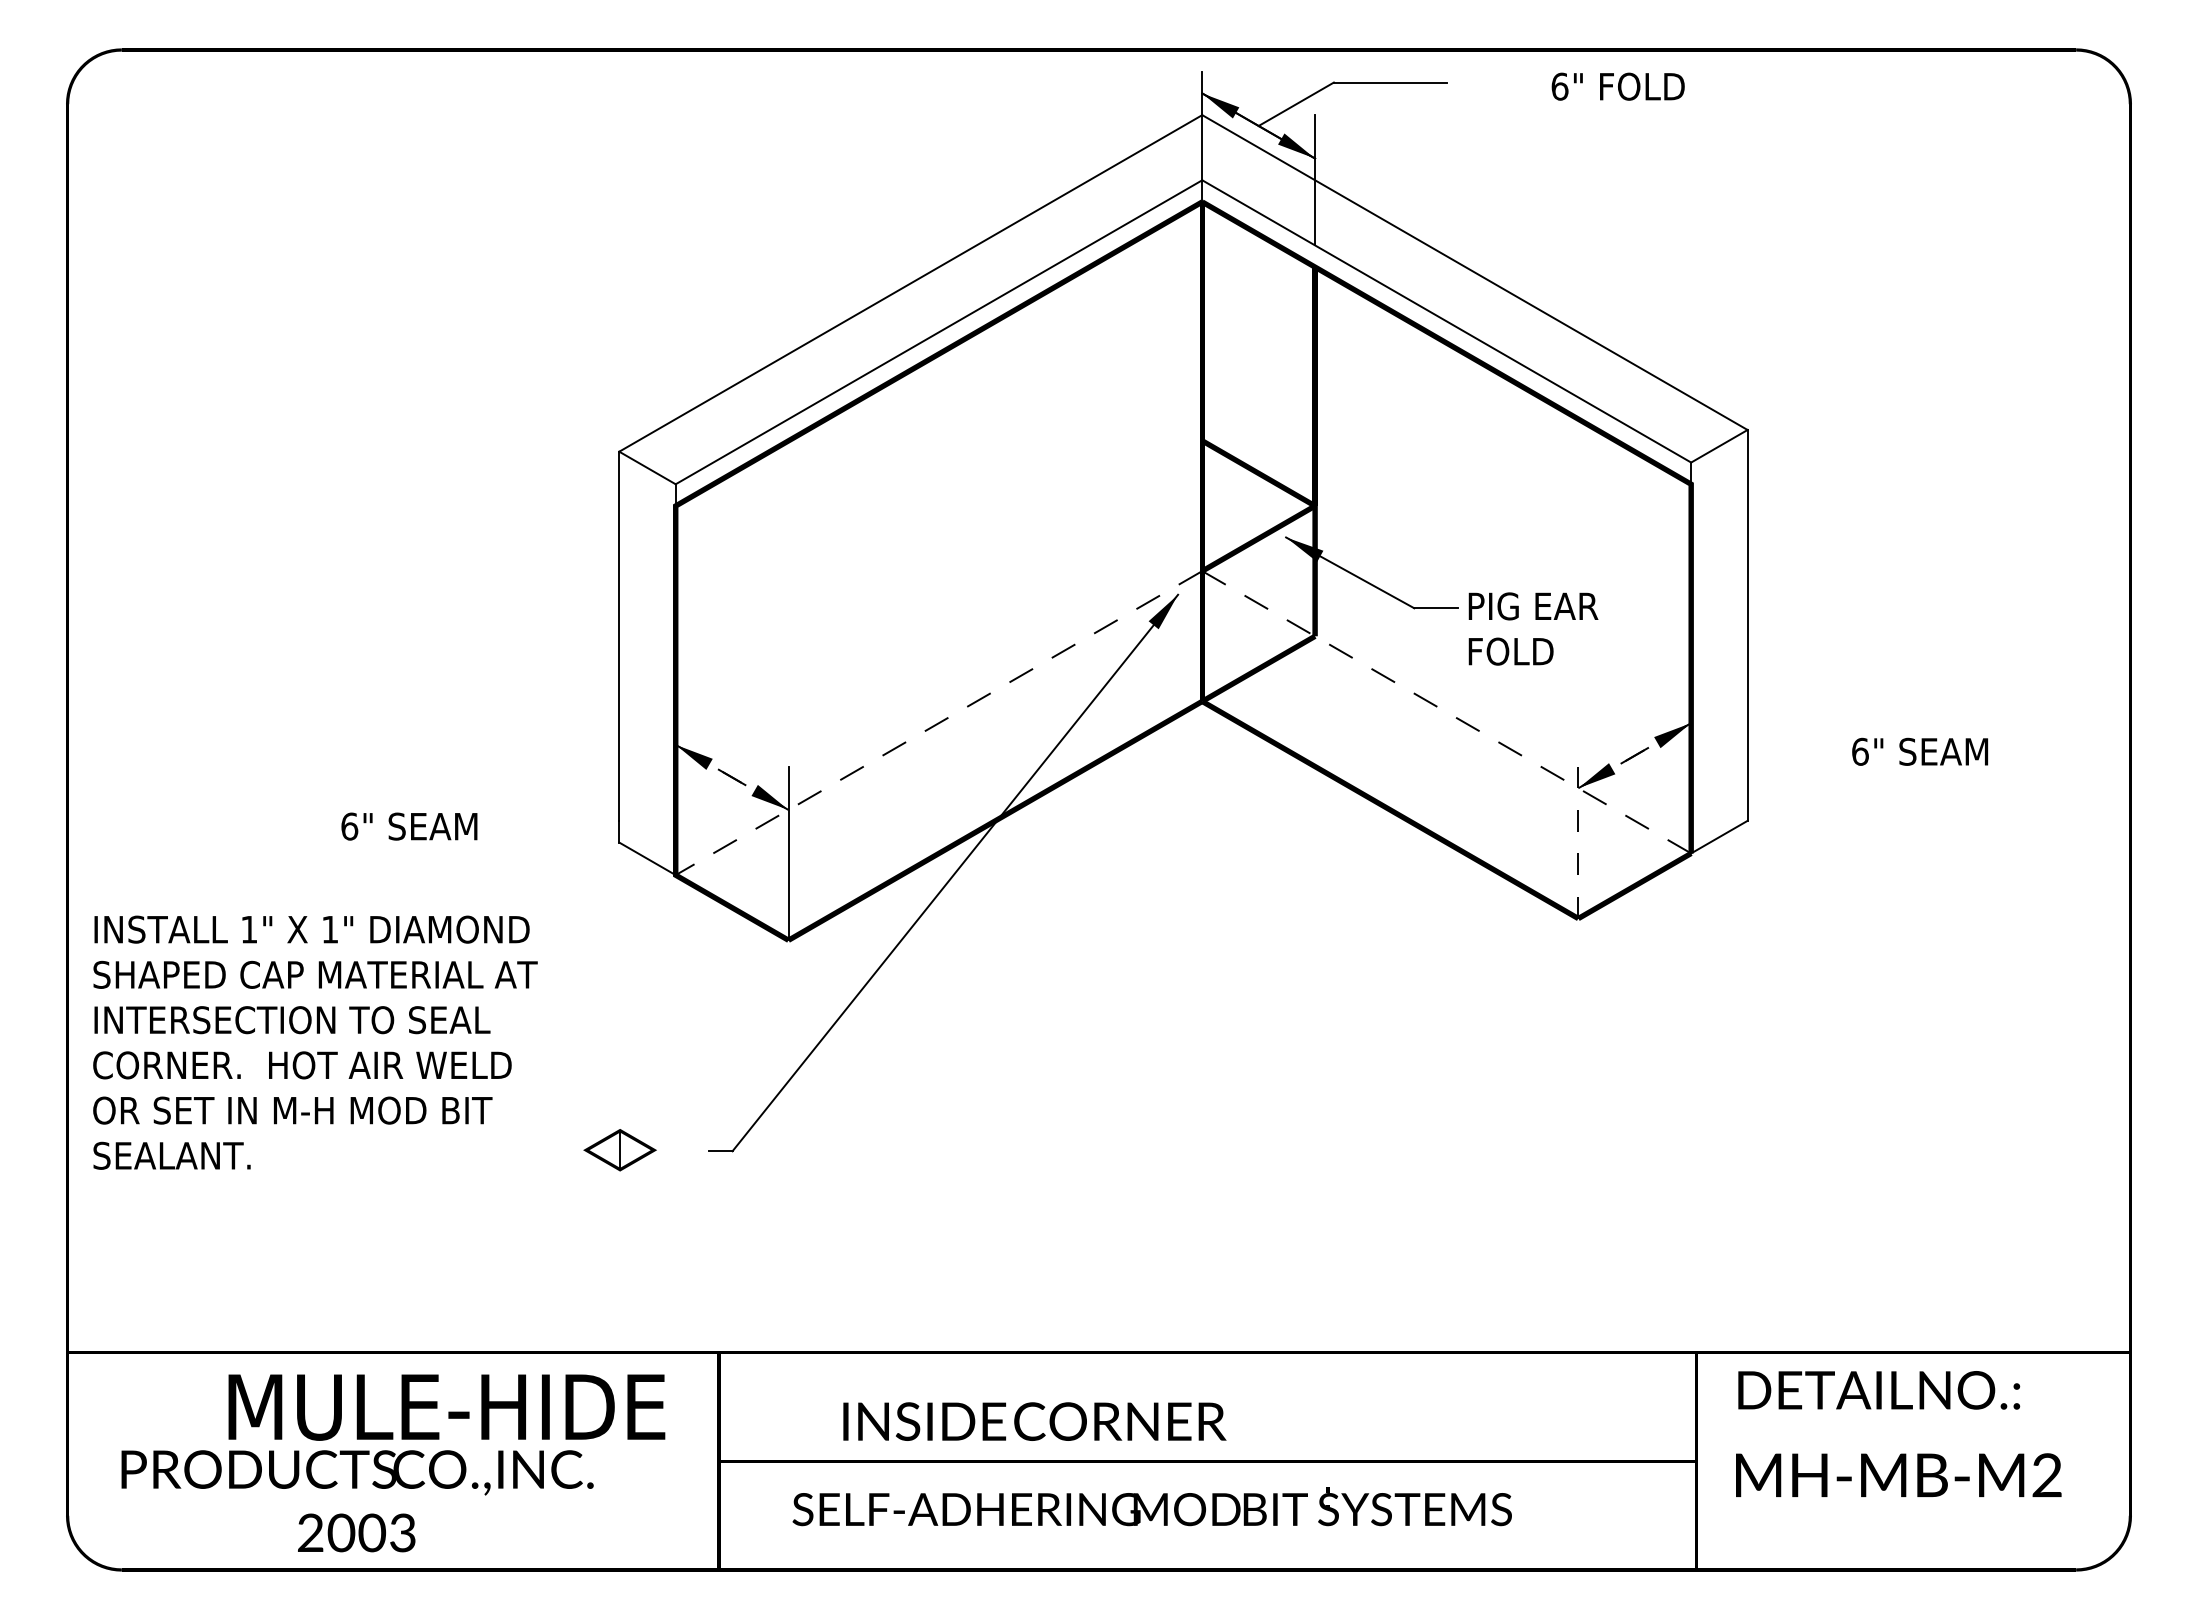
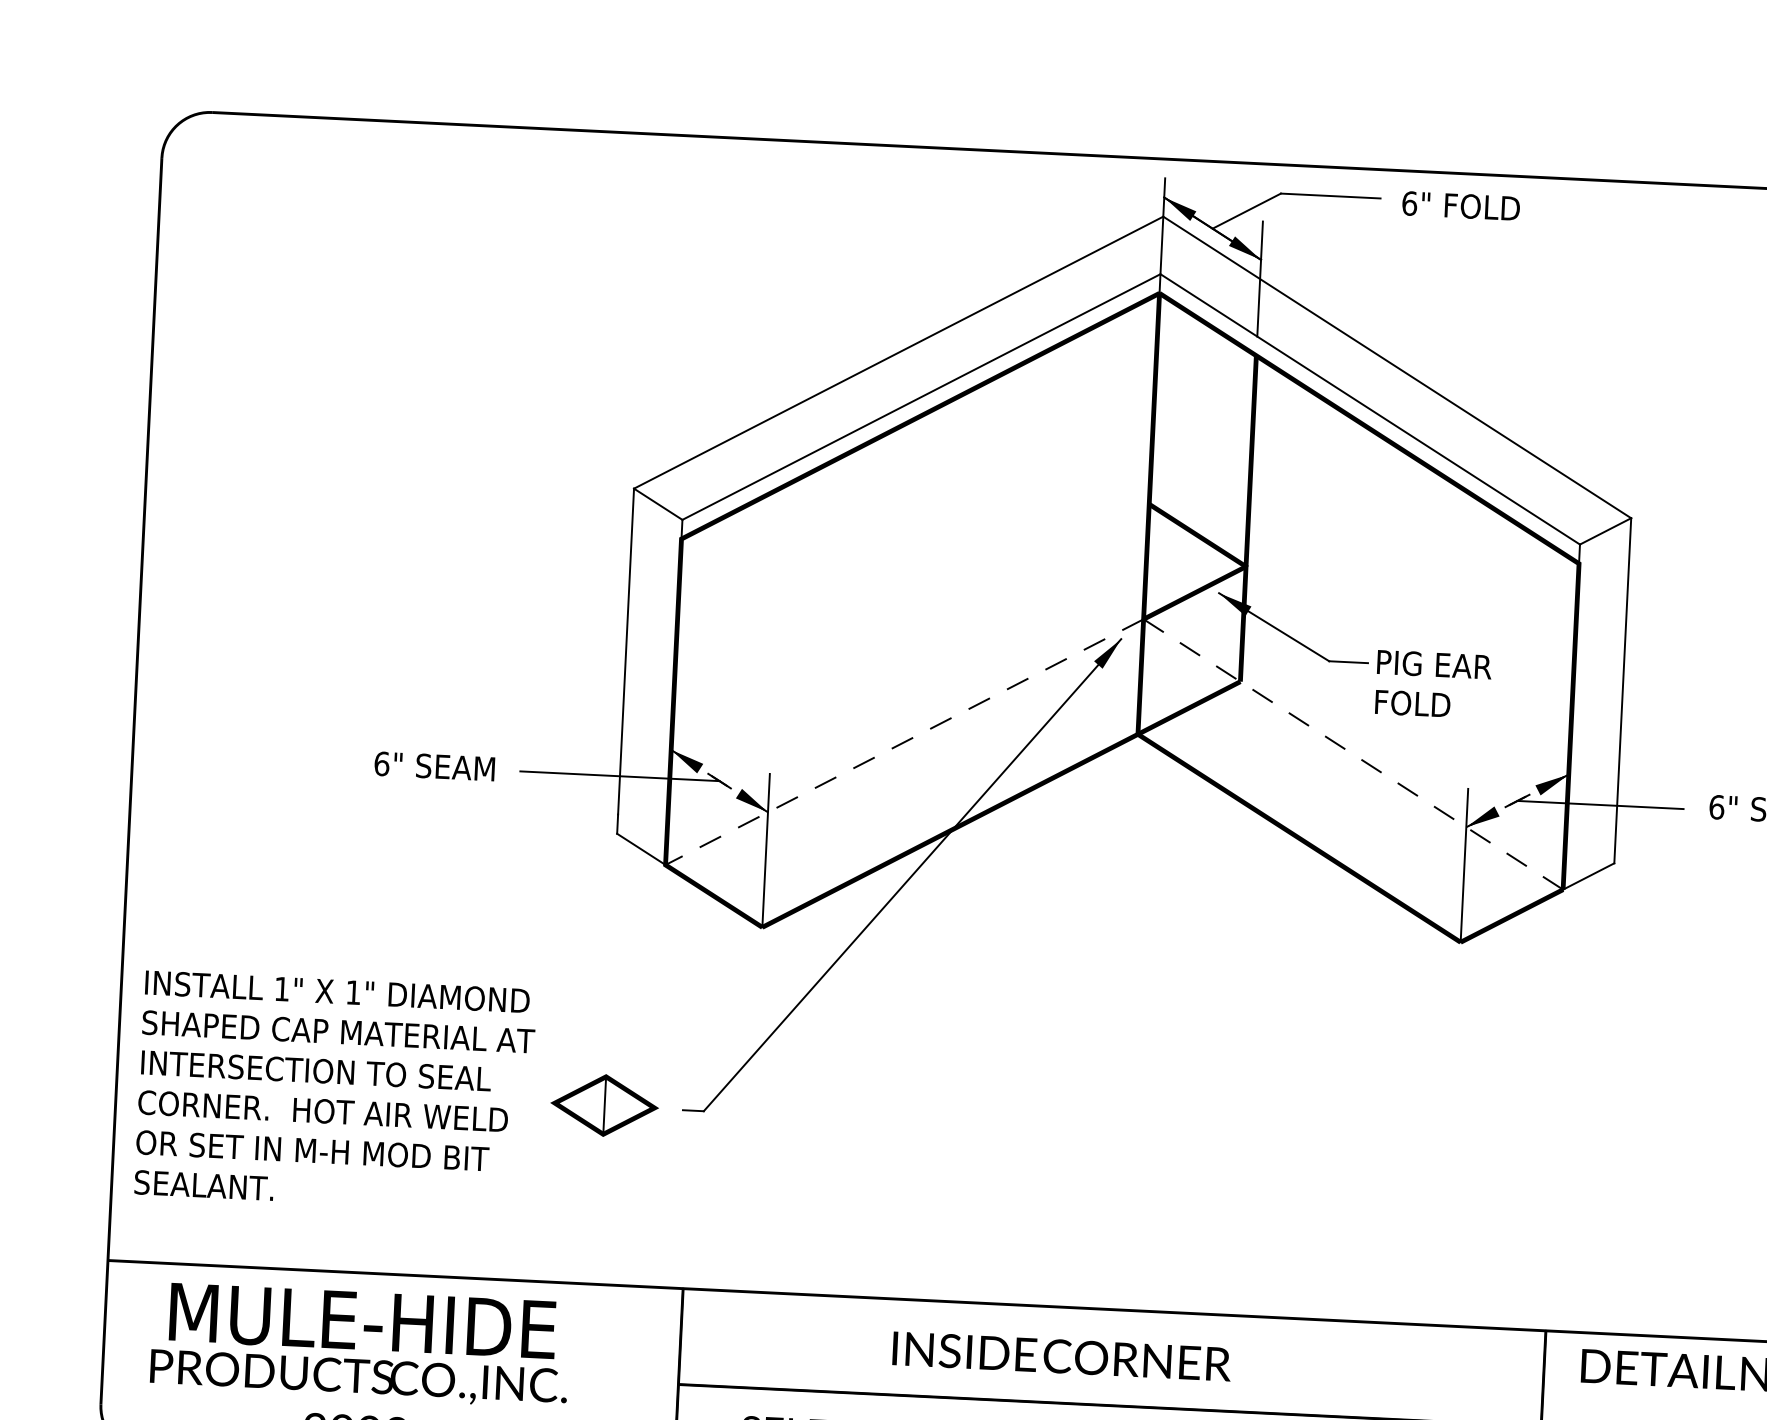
text: (1617, 86) -> (1460, 205), moved
line: (1728, 755) -> (1600, 804), added
line: (619, 777) -> (620, 776), added
text: (409, 826) -> (434, 766), moved
line: (1578, 831) -> (1464, 865), dashed -> solid
text: (315, 1042) -> (335, 1091), moved
part: (619, 1149) -> (604, 1104), size x1.67
text: (446, 1407) -> (362, 1321), moved
text: (1034, 1421) -> (1061, 1356), moved

